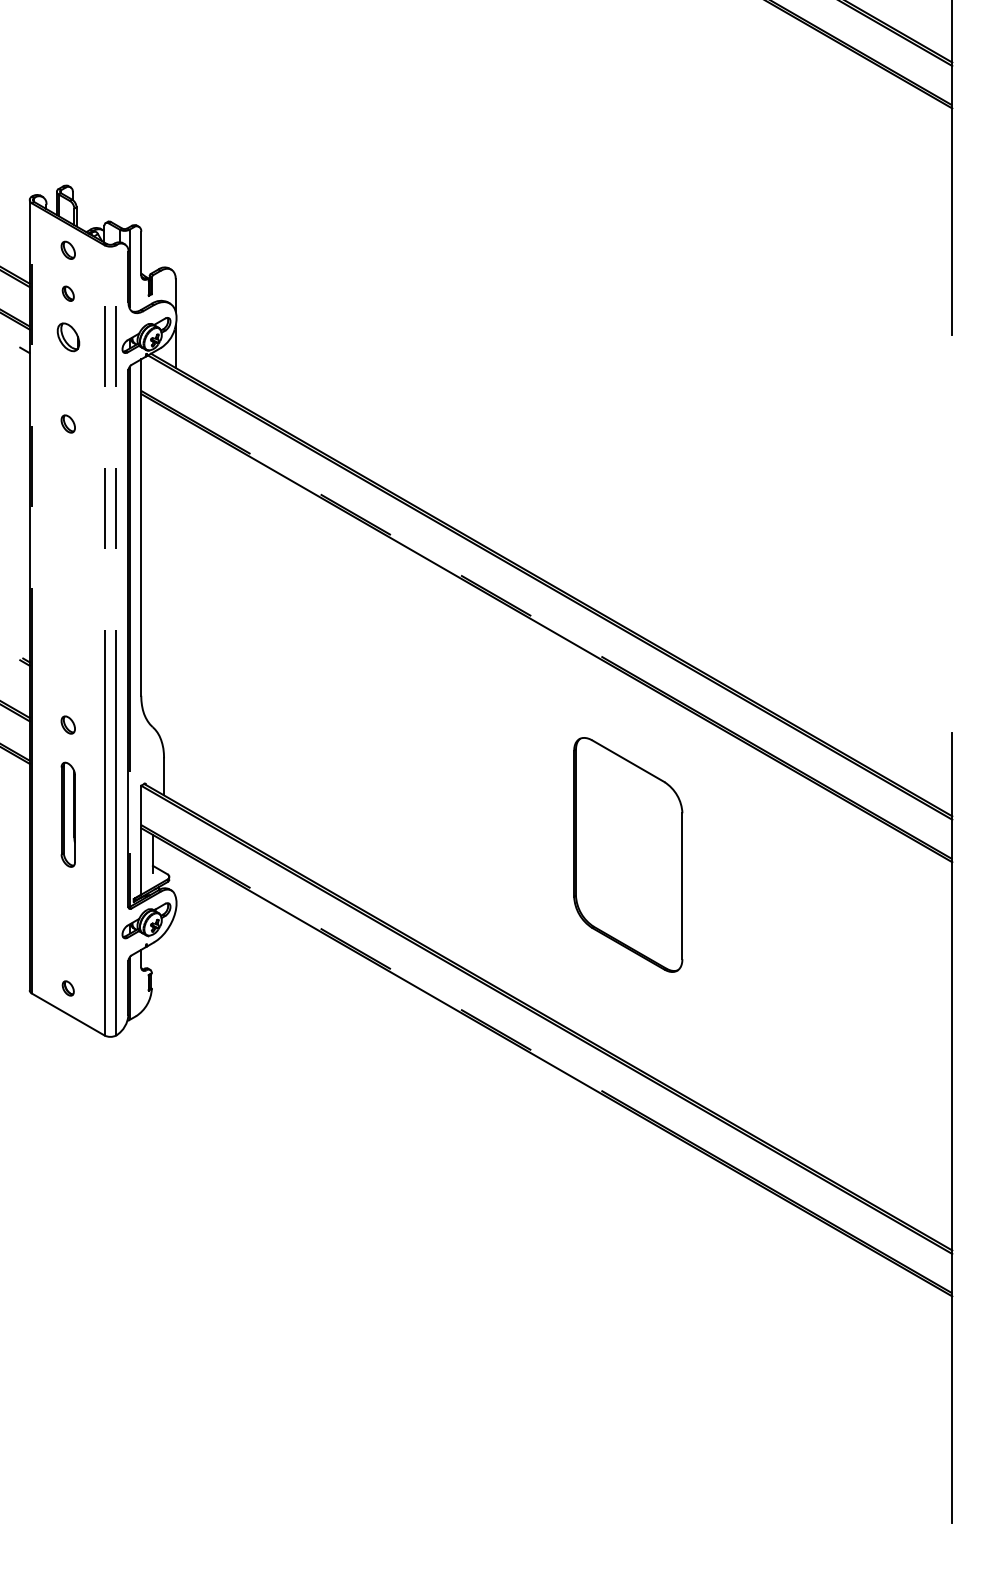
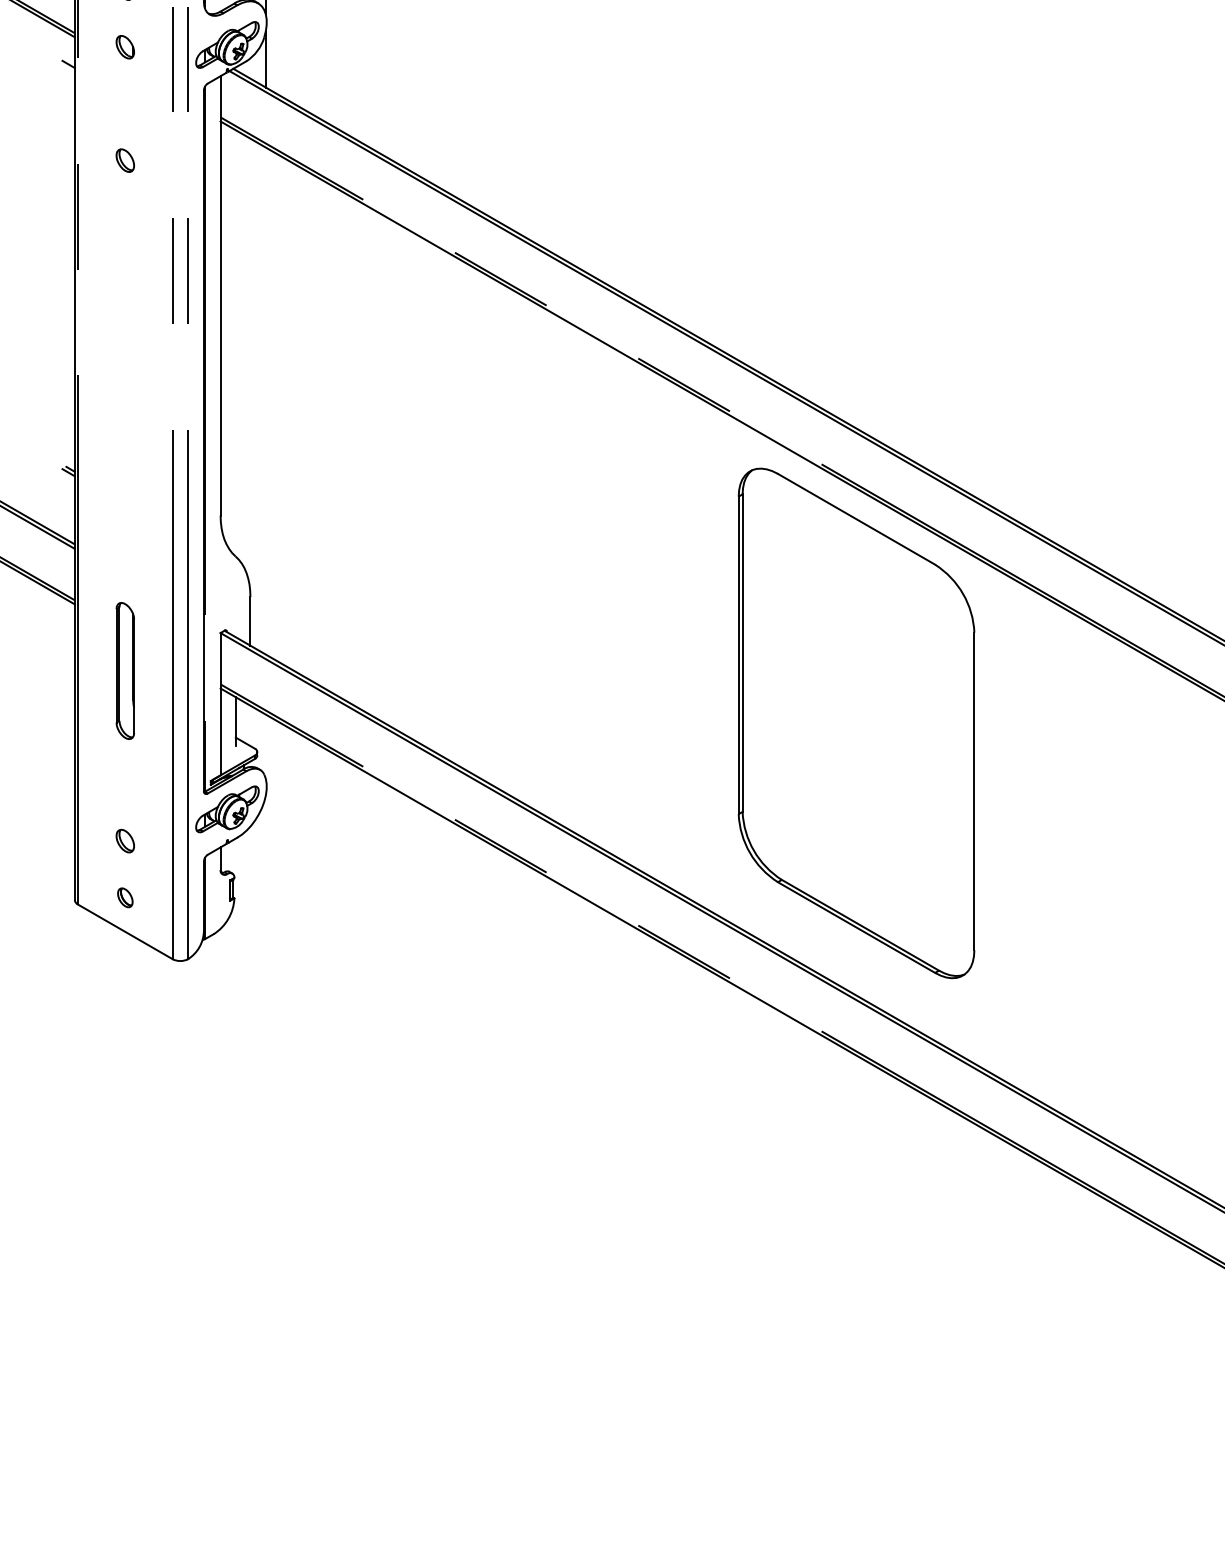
part: (67, 336) -> (124, 46), size x0.62
part: (67, 724) -> (124, 840), moved
part: (628, 854) -> (856, 722), size x1.67

